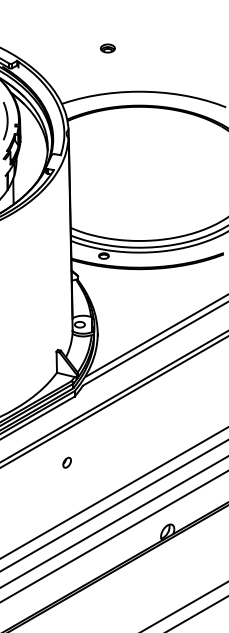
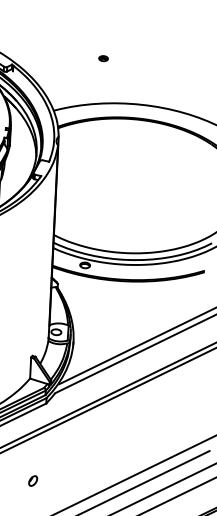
part: (107, 48) -> (103, 58), size x0.62
part: (66, 462) -> (32, 480), moved

